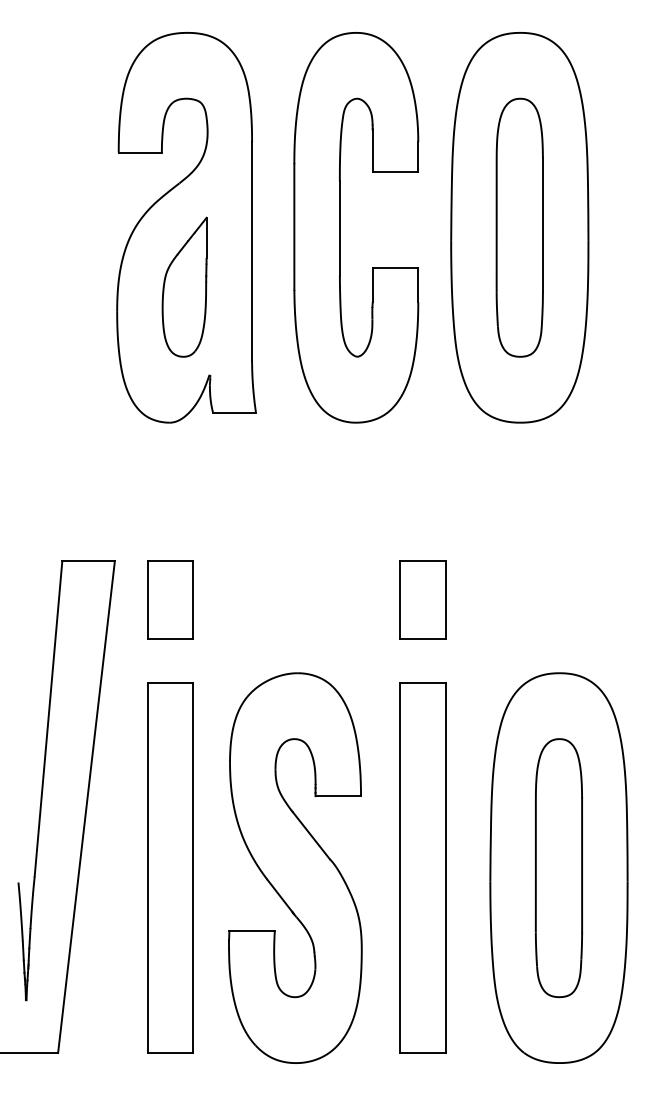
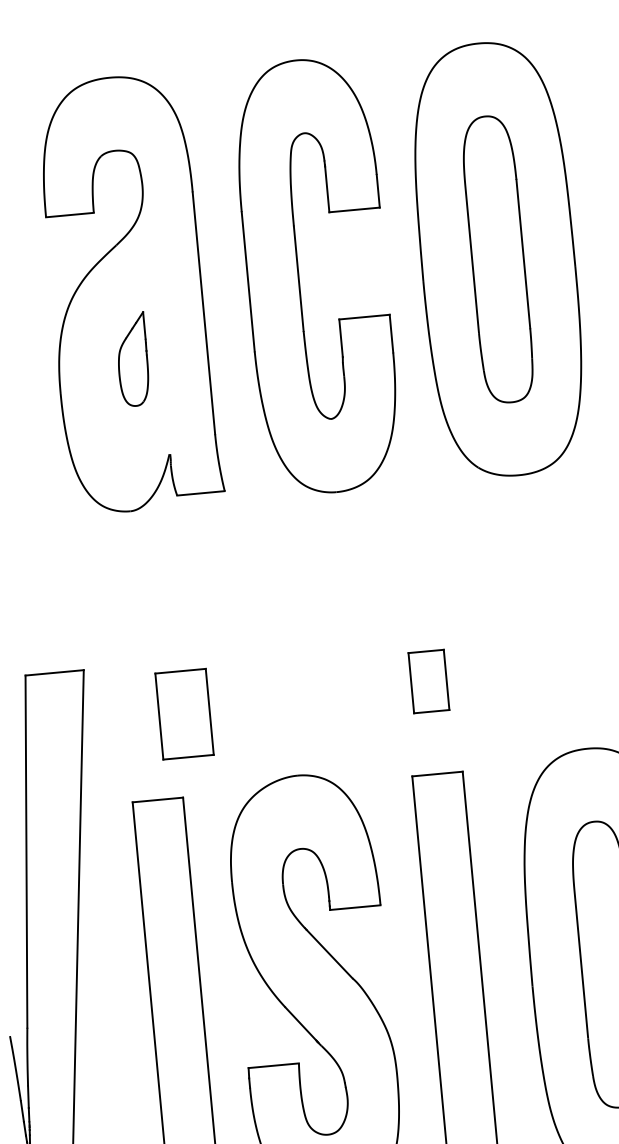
part: (184, 286) -> (132, 358), size x0.6
part: (170, 599) -> (184, 713), moved
part: (422, 599) -> (428, 681), size x0.7

